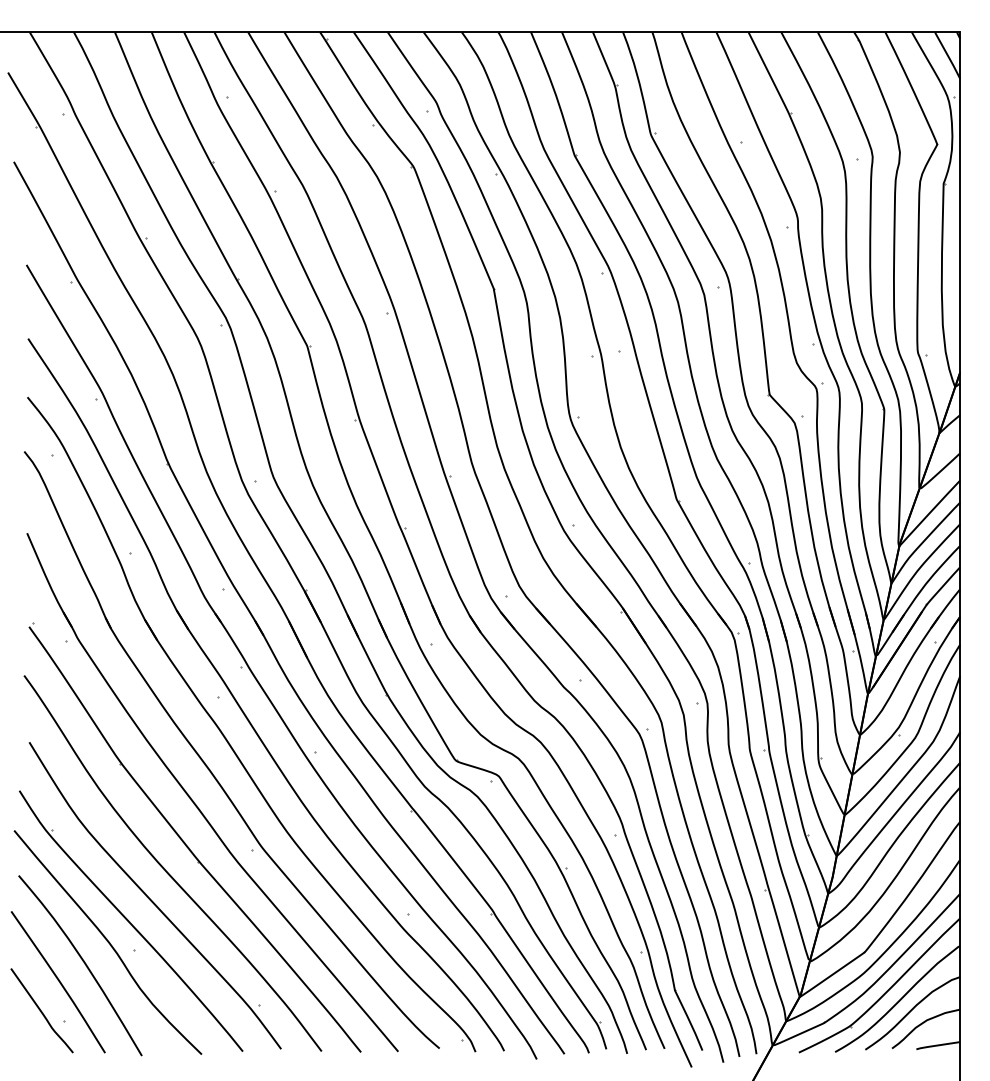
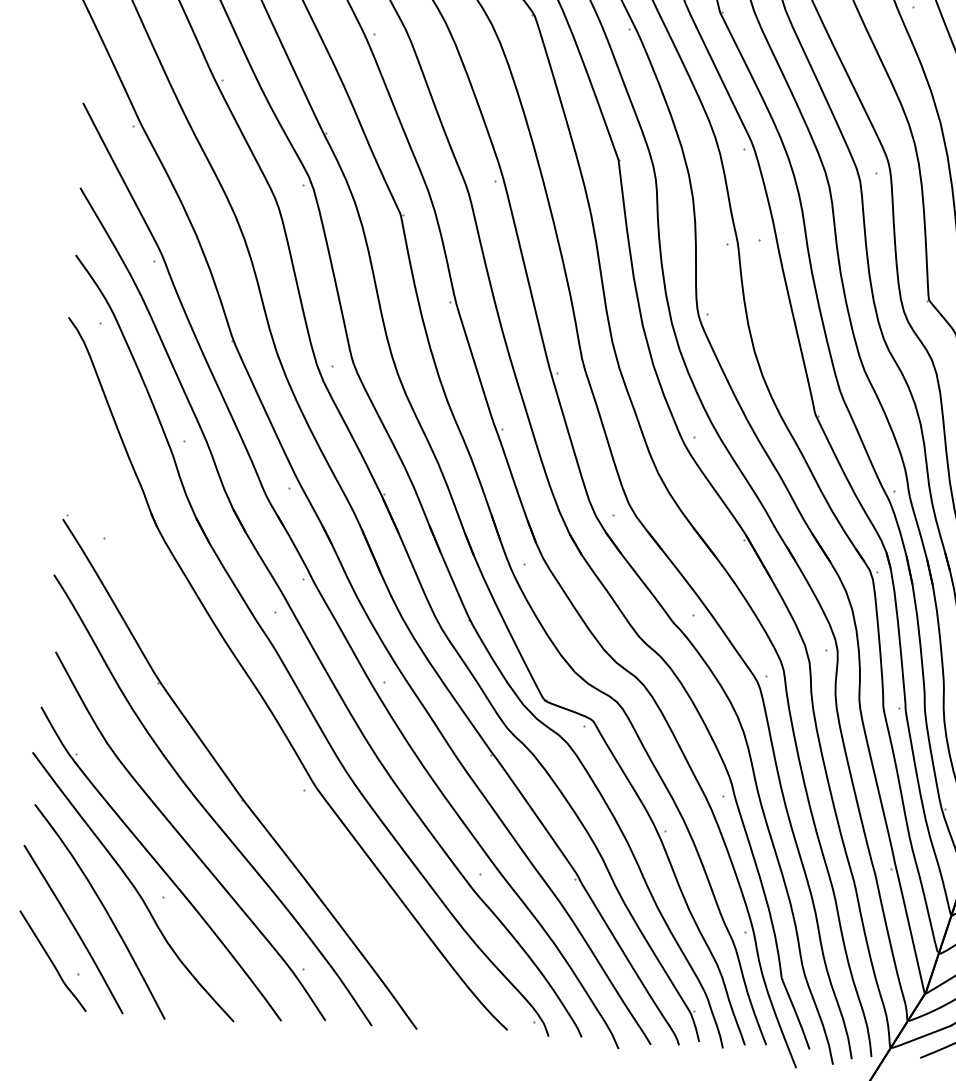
part: (197, 805) -> (244, 735), removed

